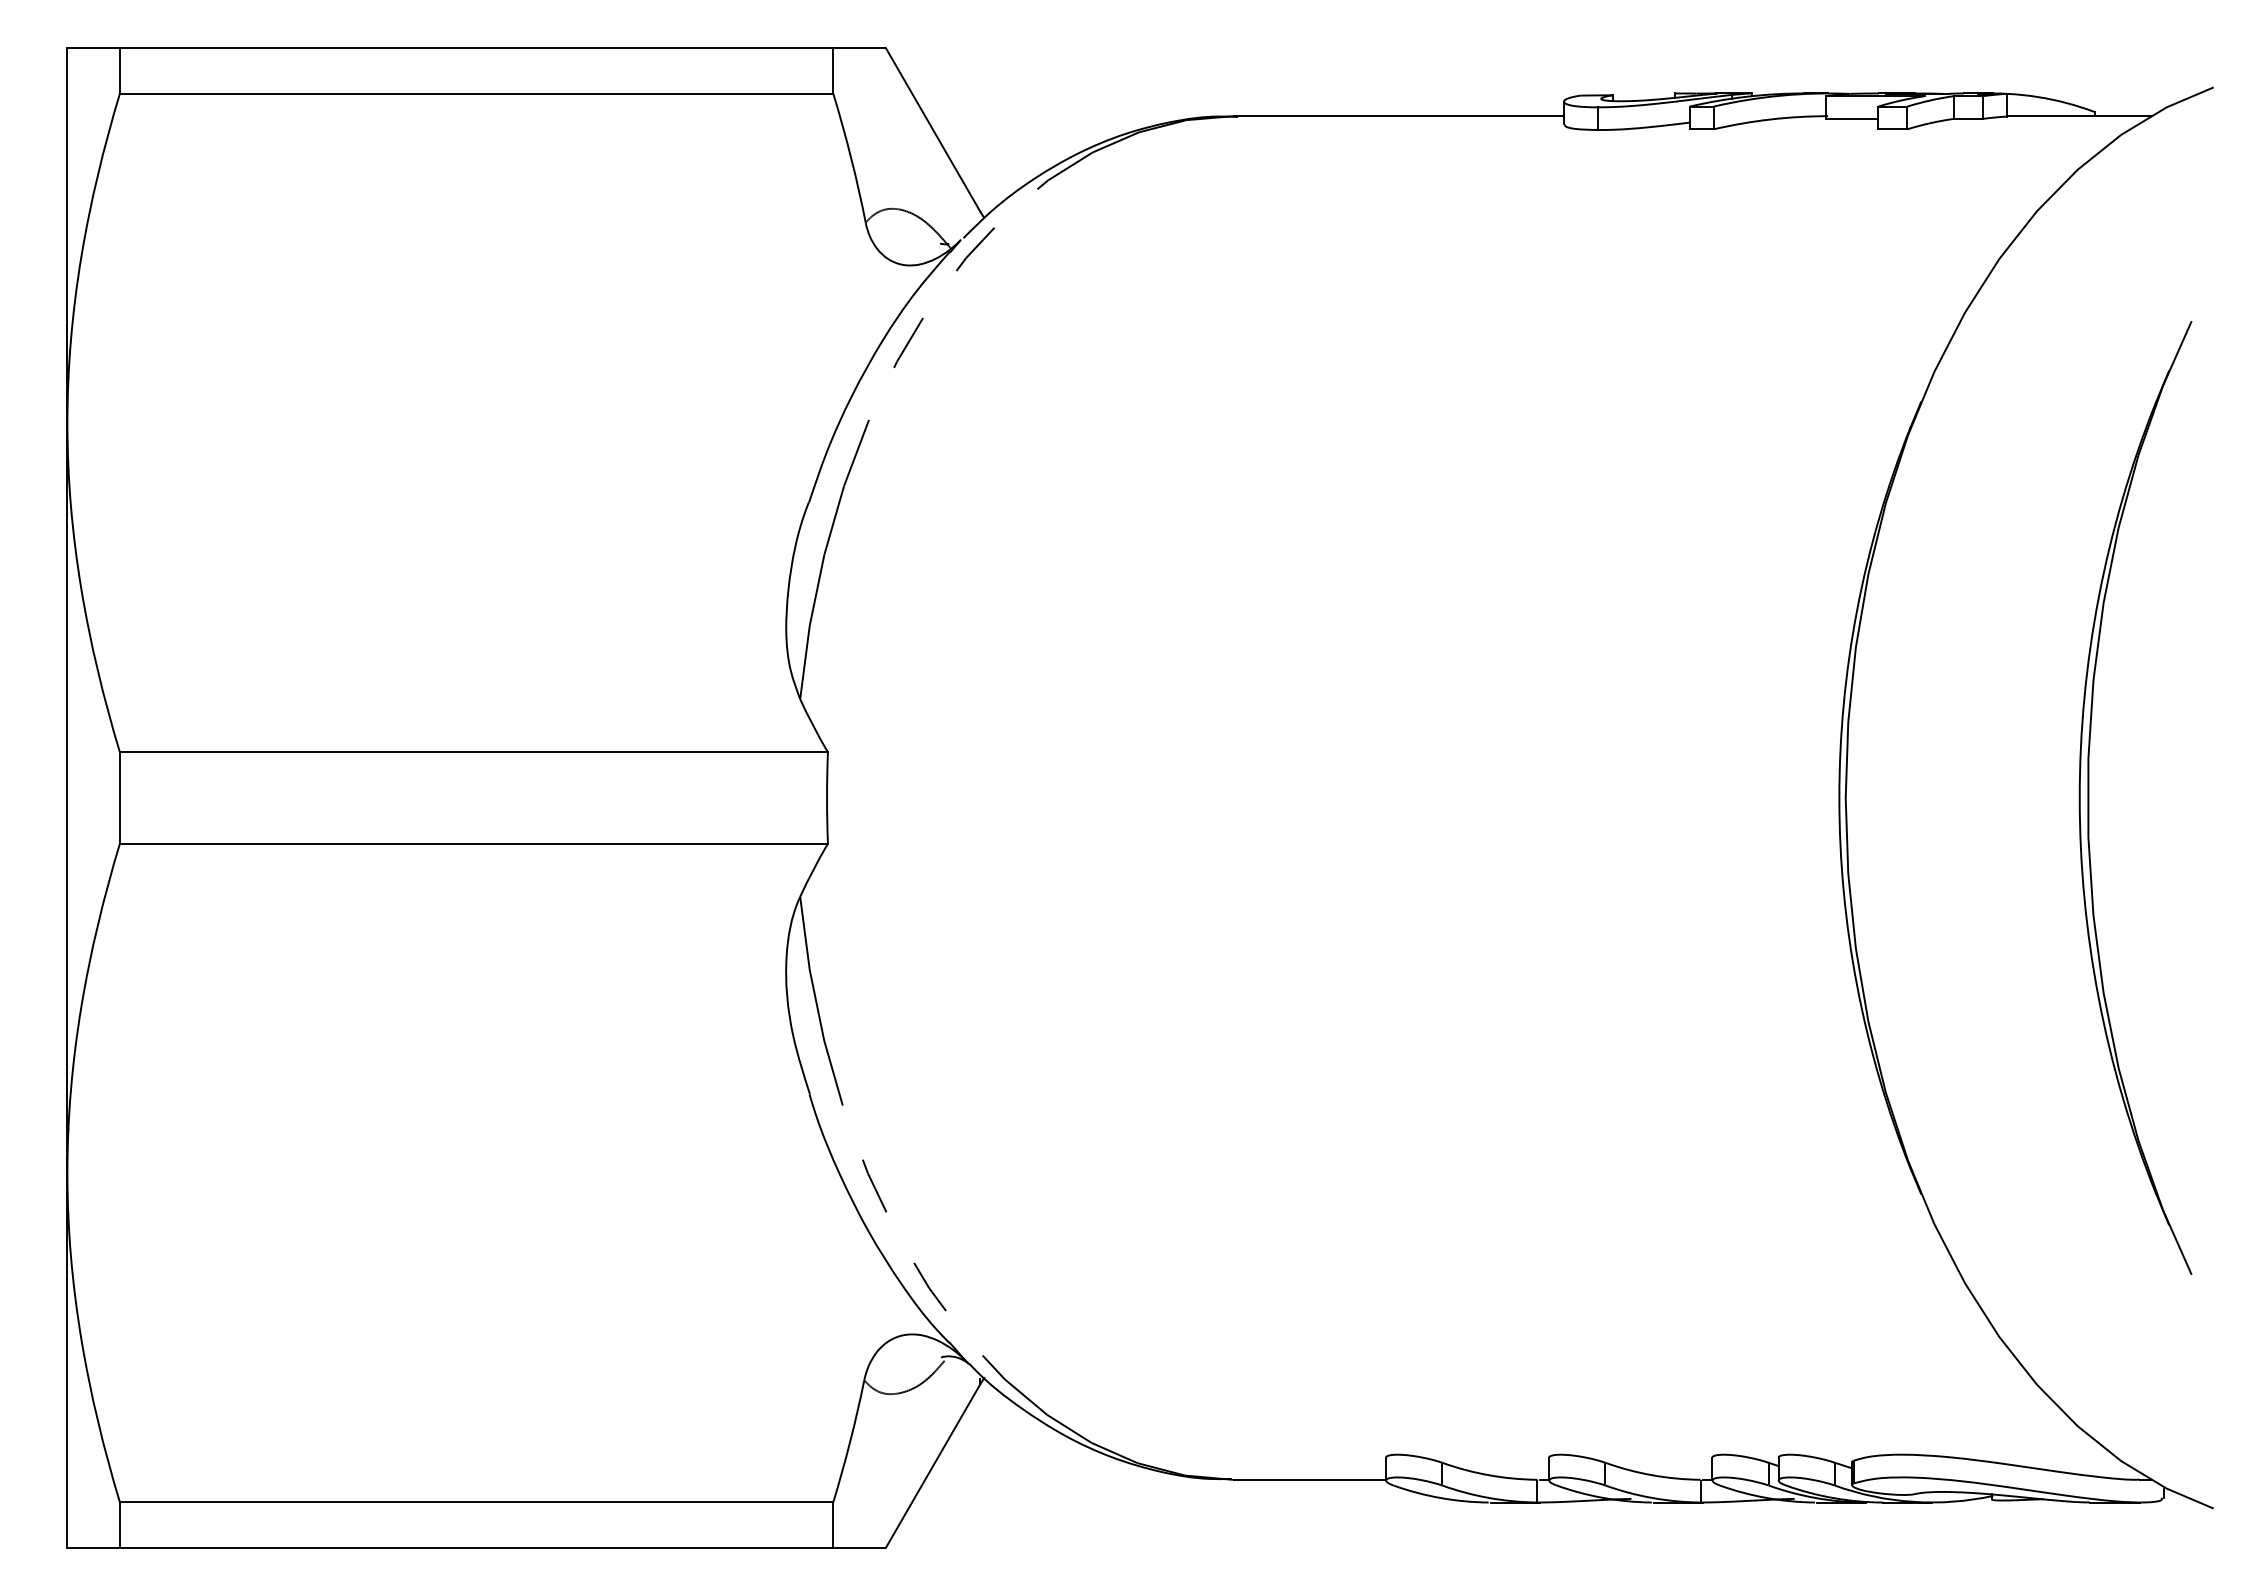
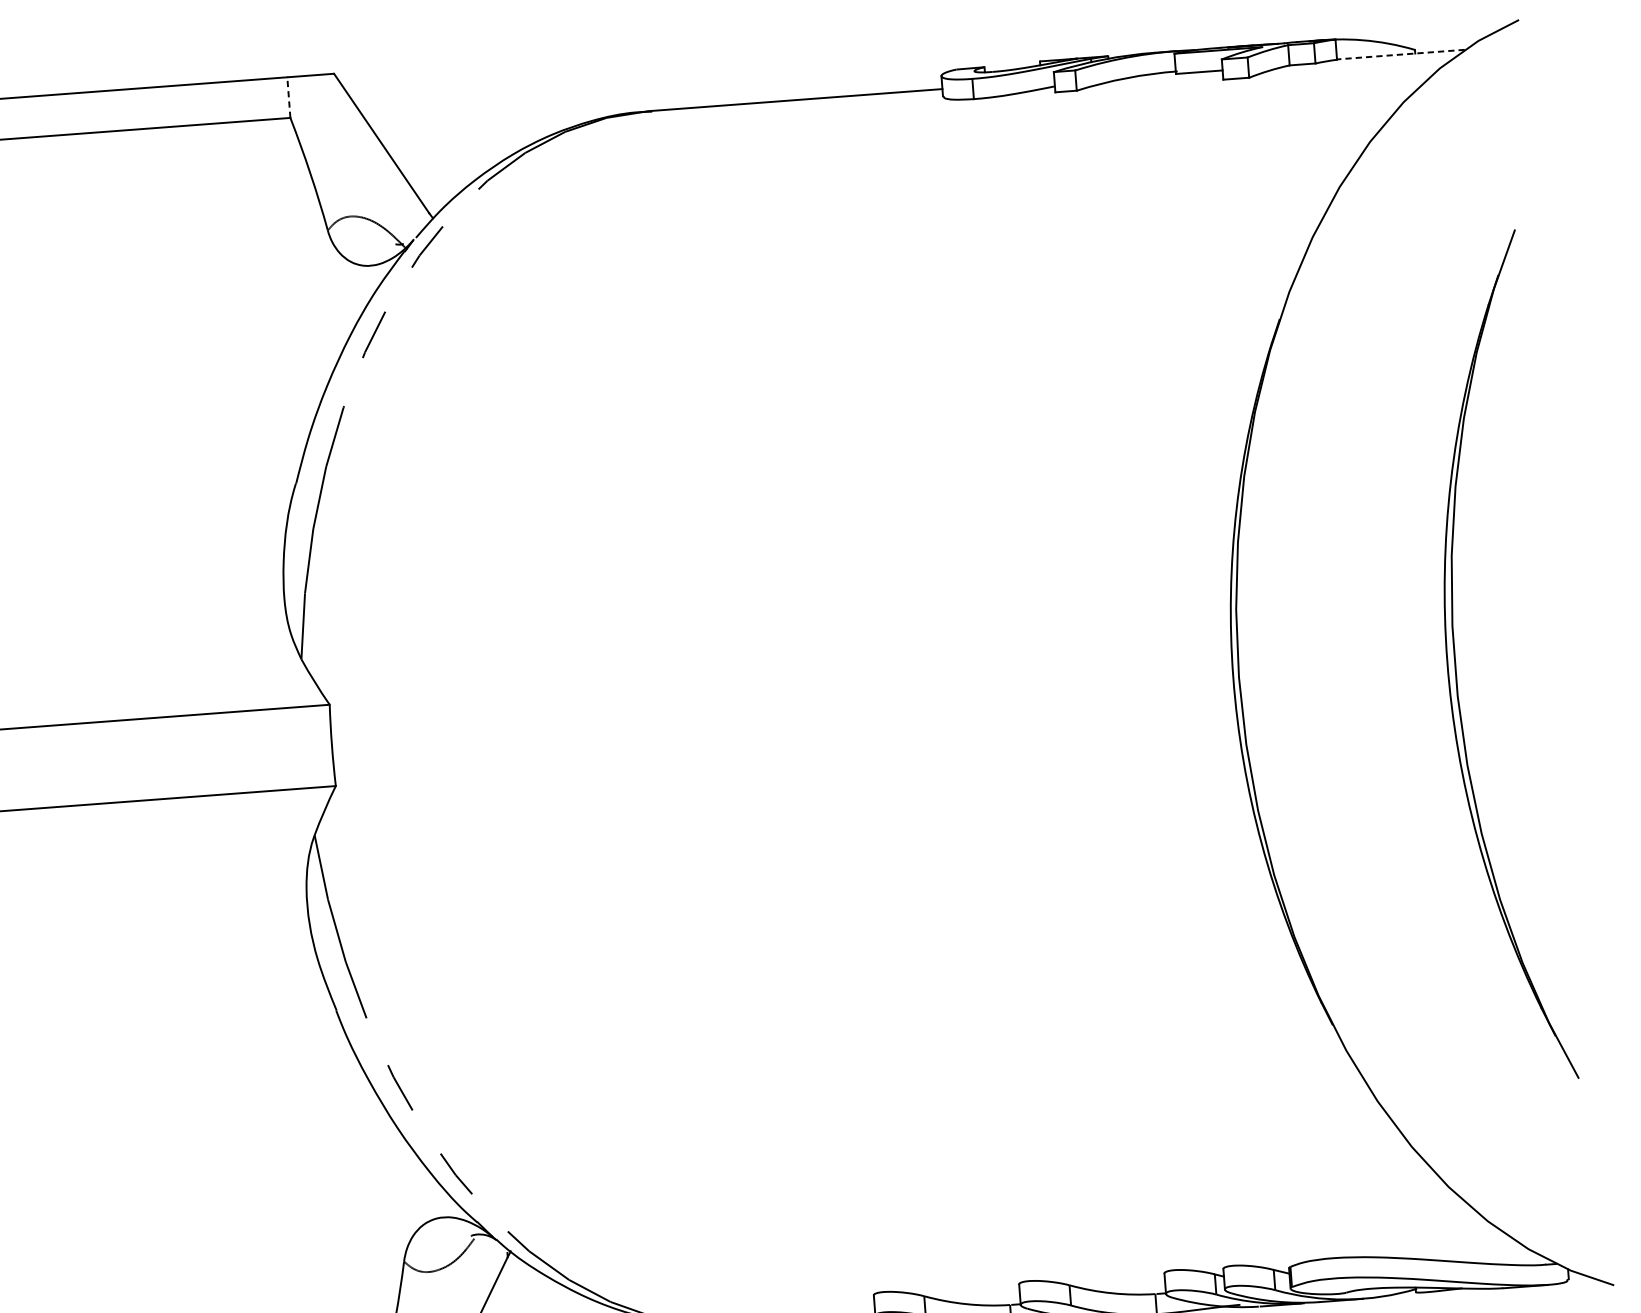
line: (833, 70) -> (289, 97), solid -> dashed
line: (2078, 116) -> (1400, 54), solid -> dashed

